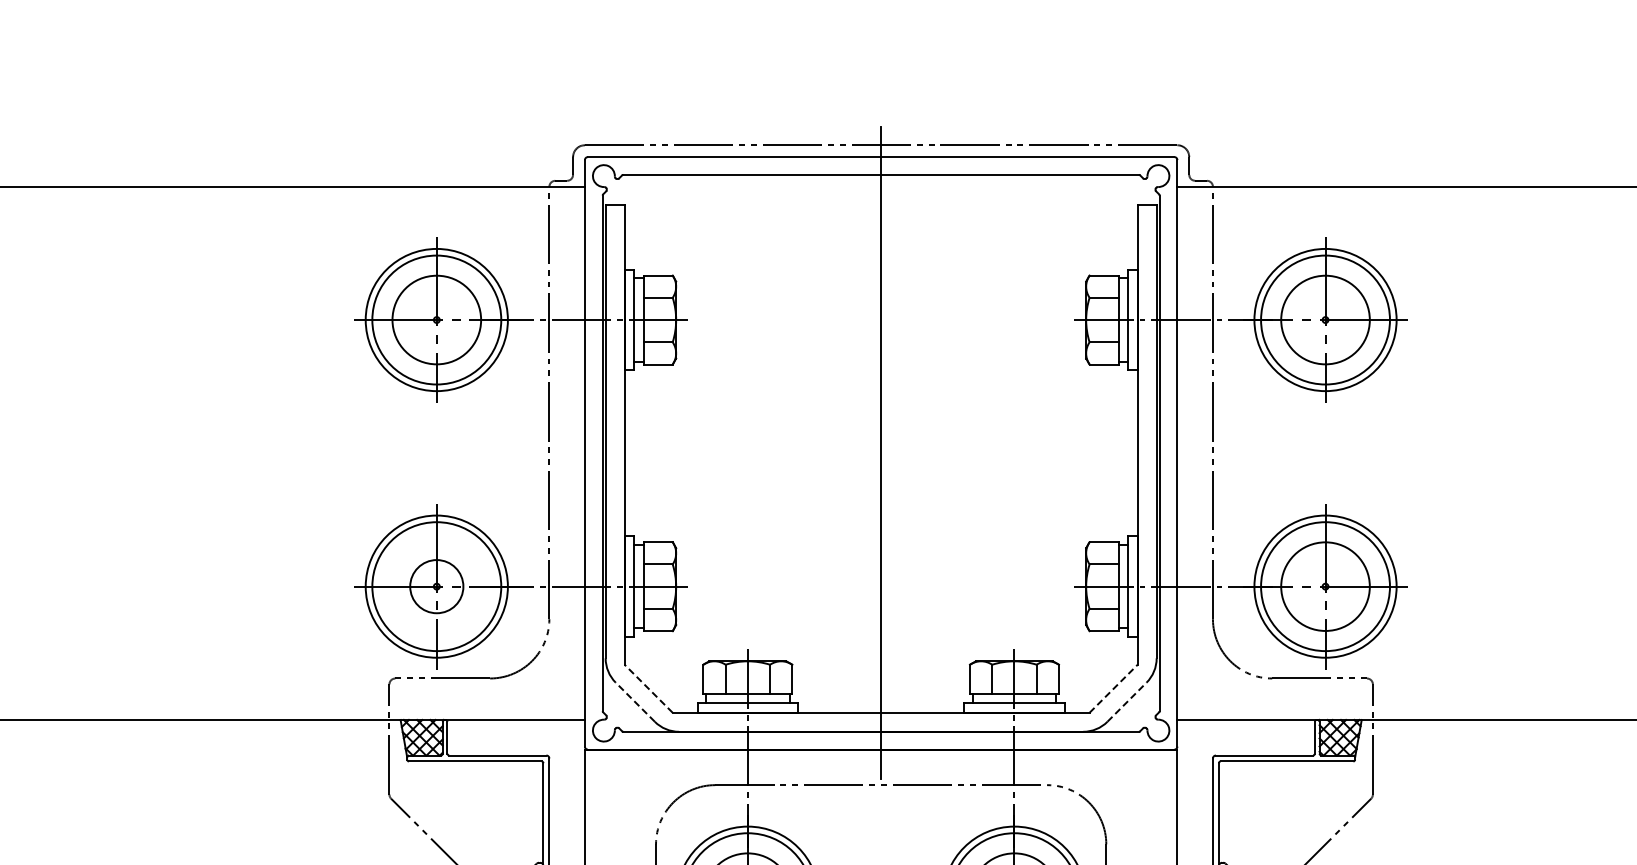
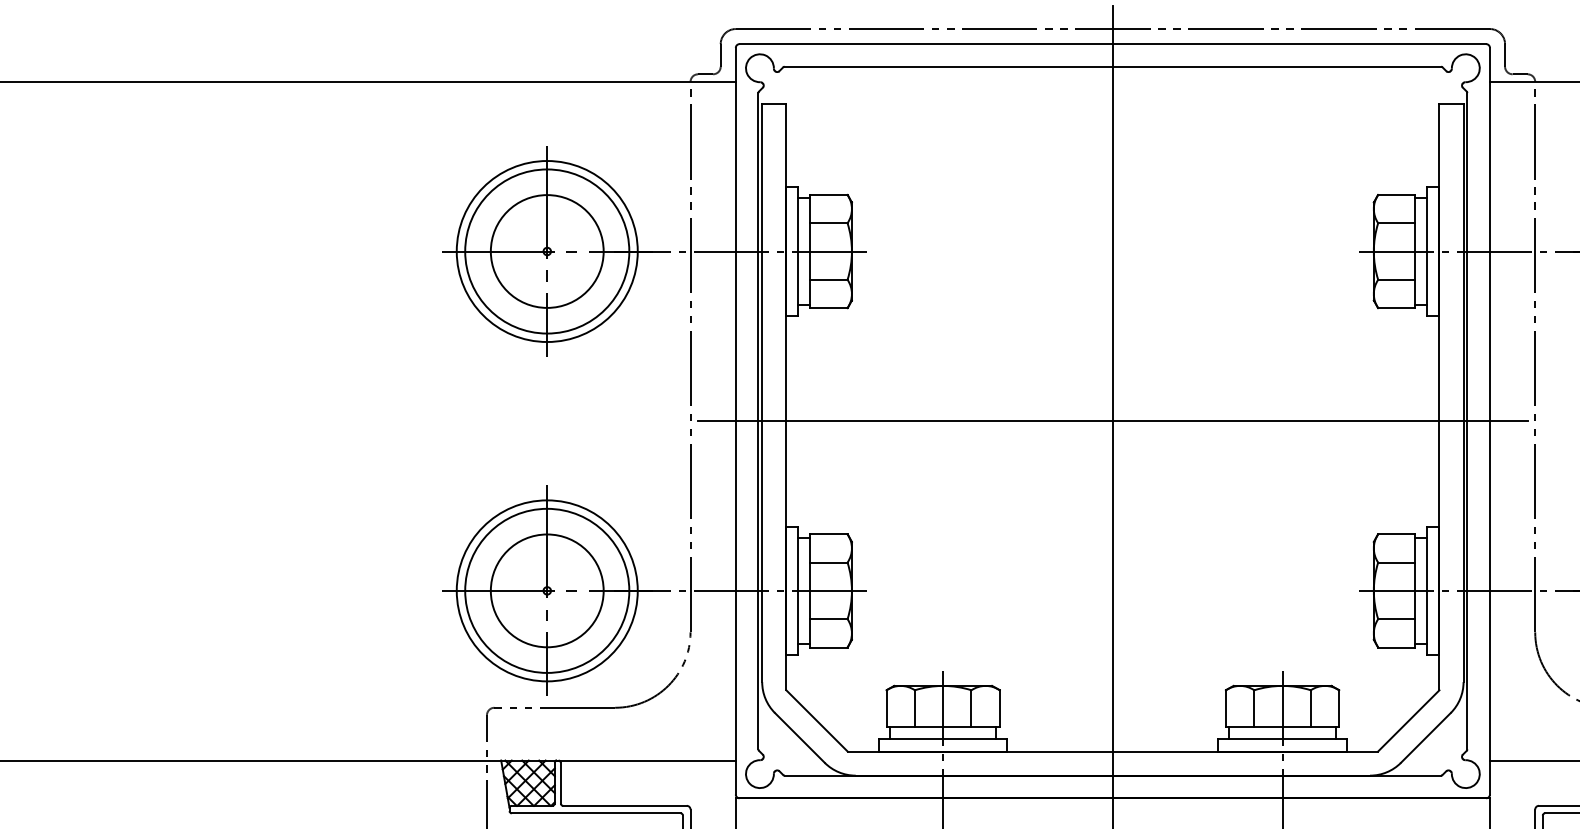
line: (881, 453) -> (1113, 421), added
circle: (436, 586) -> (546, 590), size x1.67
line: (648, 688) -> (816, 720), dashed -> solid
line: (1113, 688) -> (1408, 720), dashed -> solid
line: (635, 702) -> (800, 738), dashed -> solid
line: (1127, 702) -> (1426, 738), dashed -> solid

